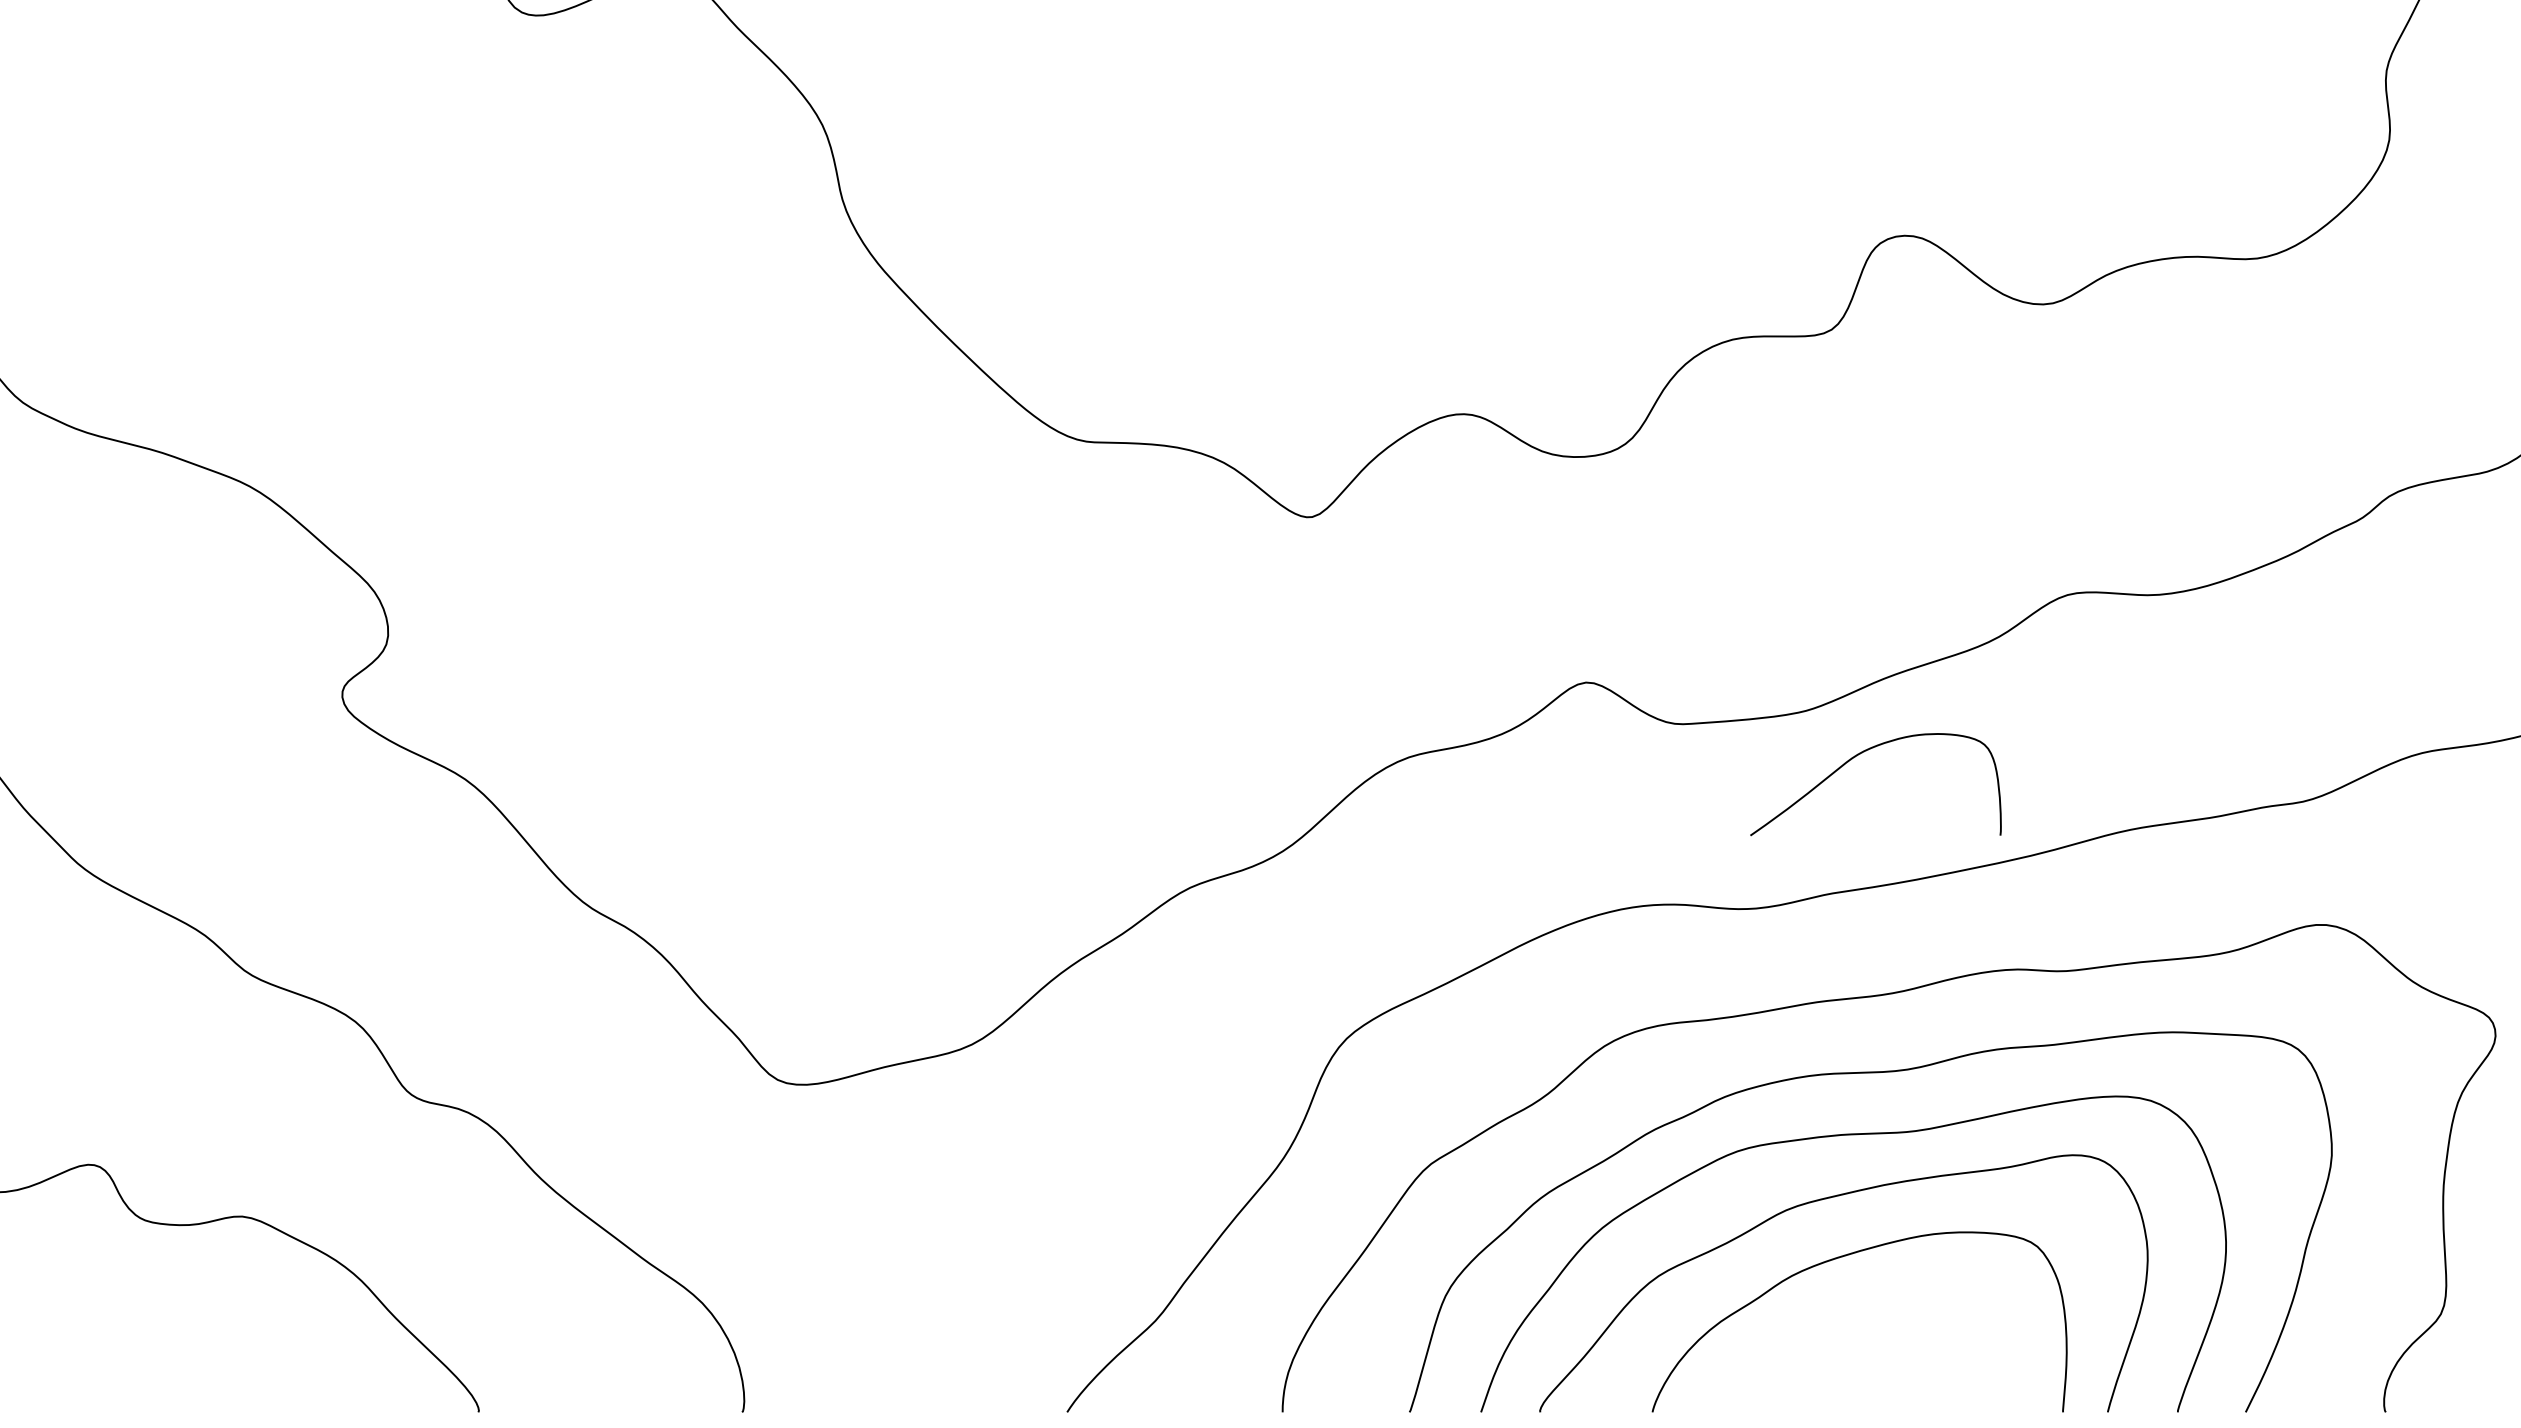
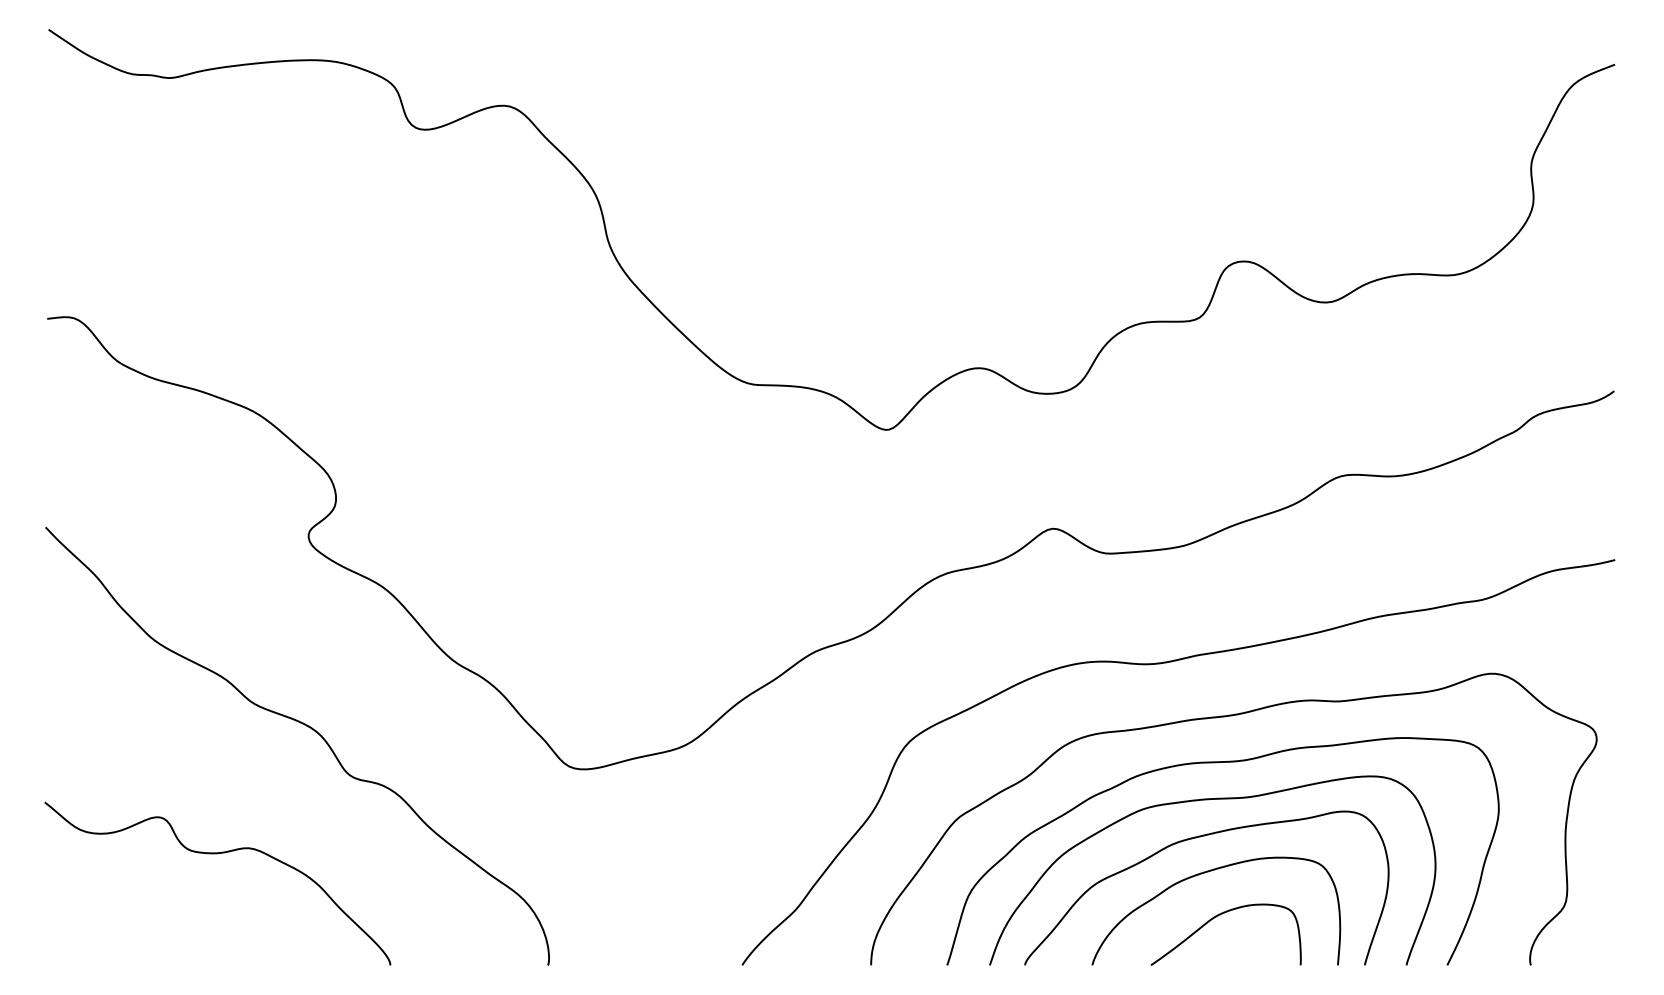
curve: (1854, 759) -> (1213, 919), moved

